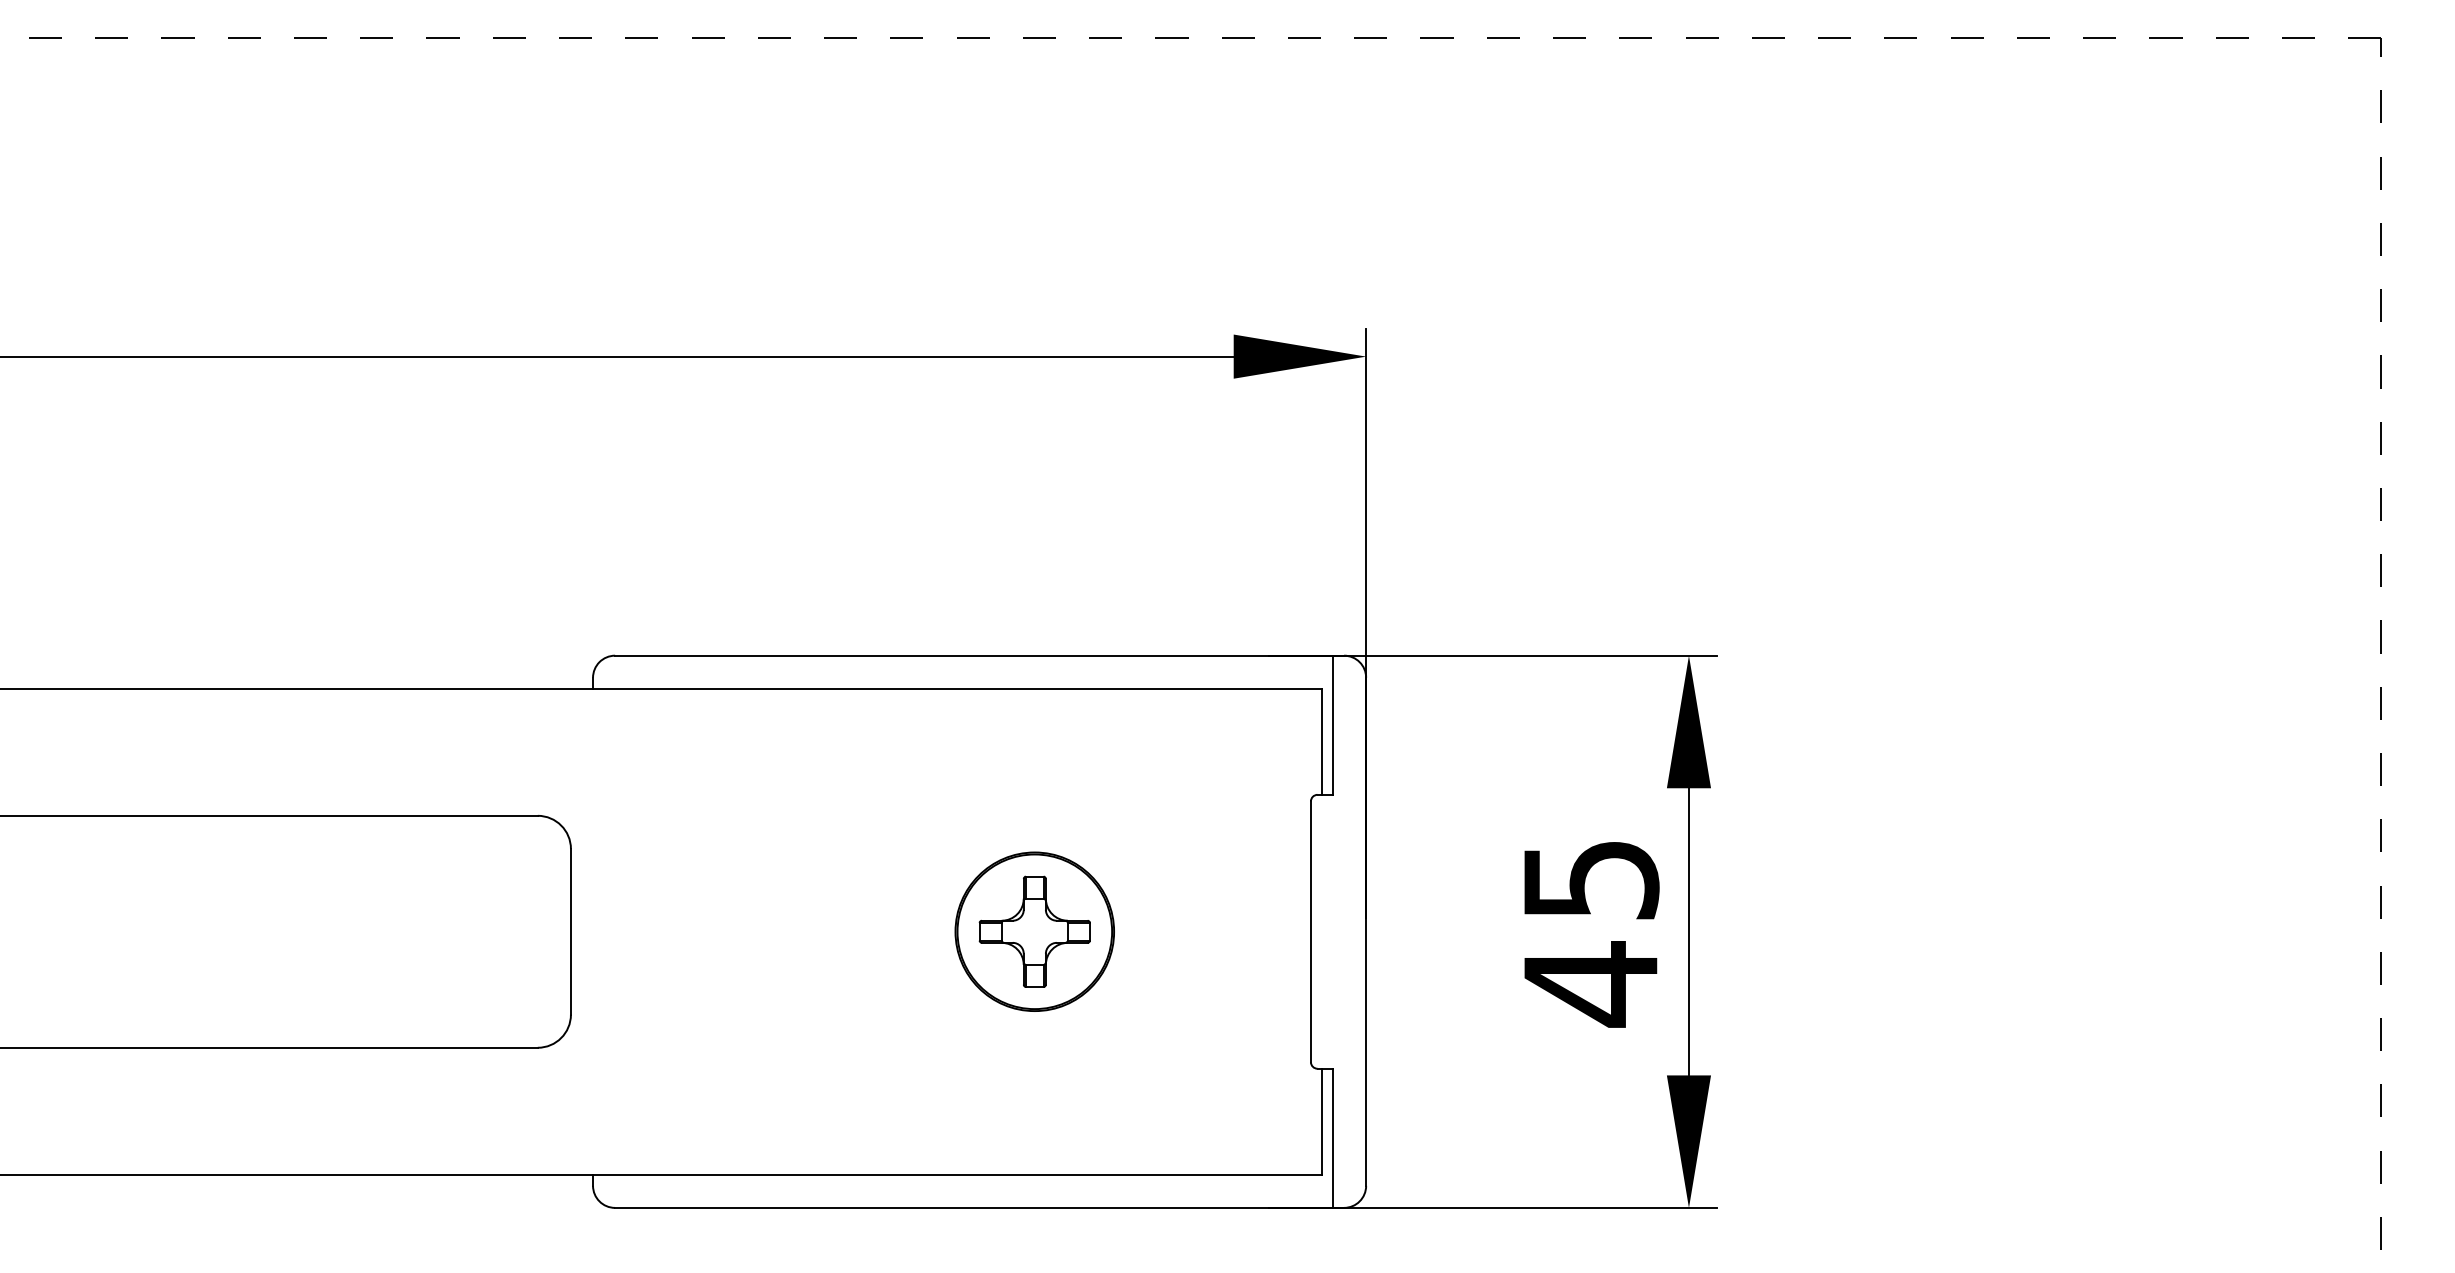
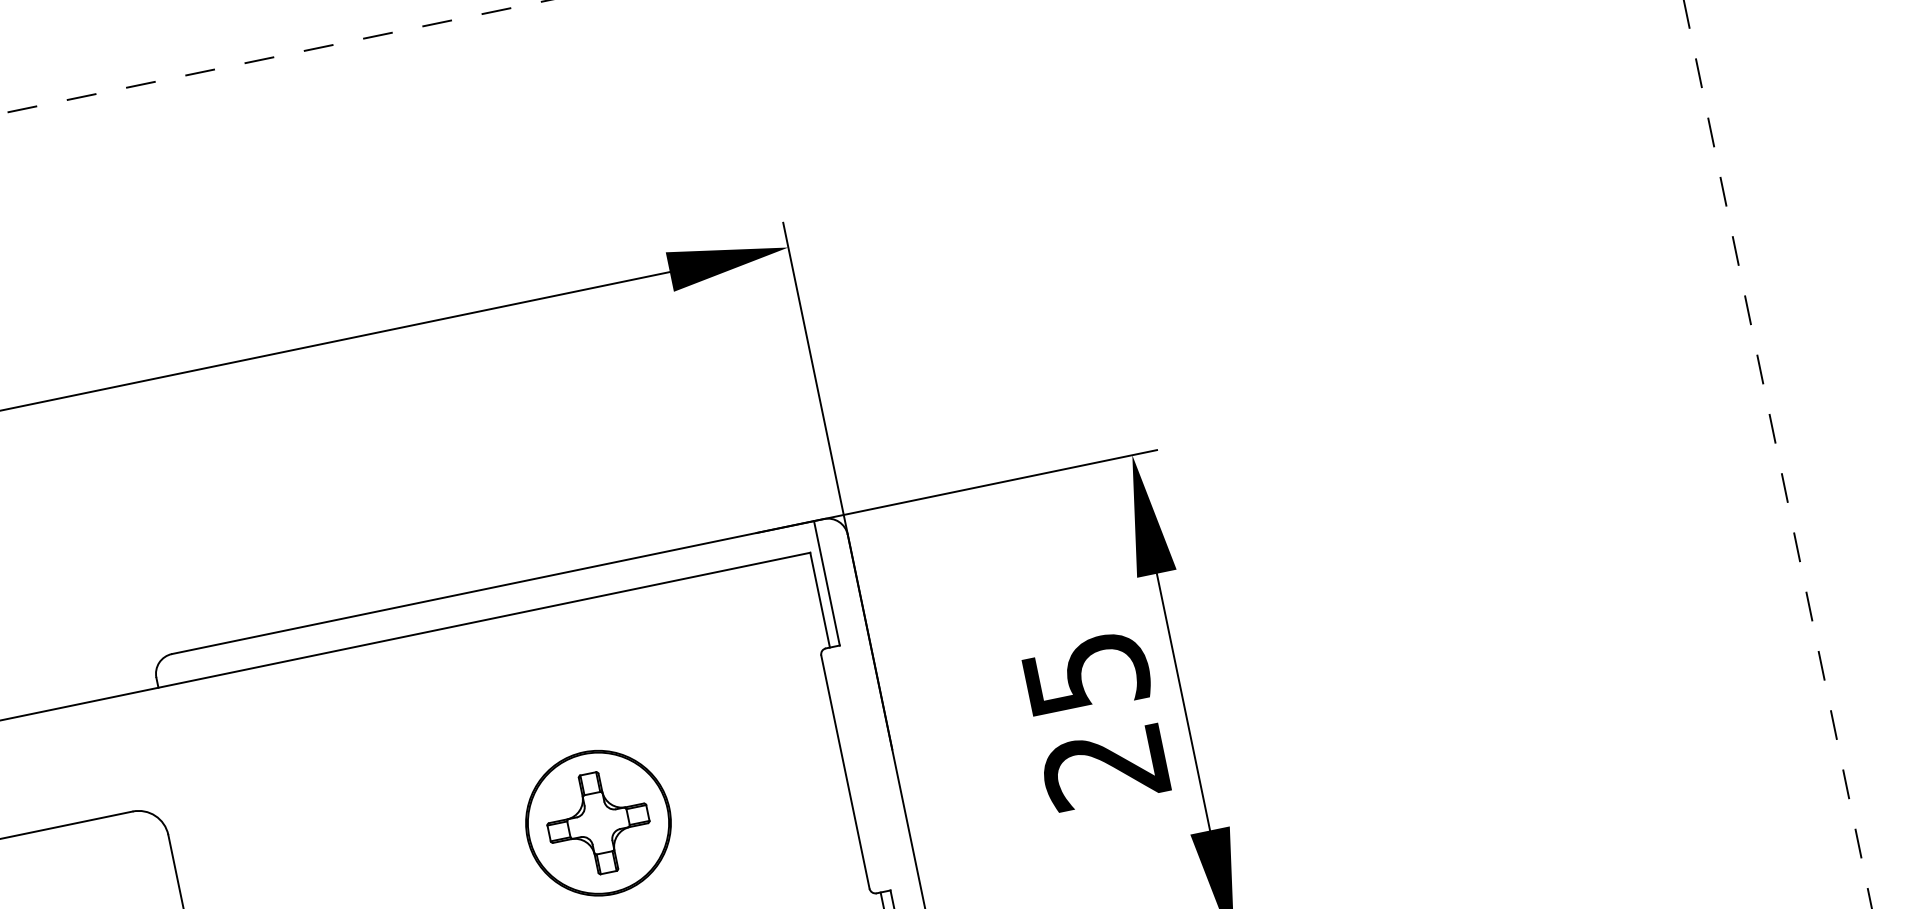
text: (1589, 984) -> (1104, 767), 45 -> 25

